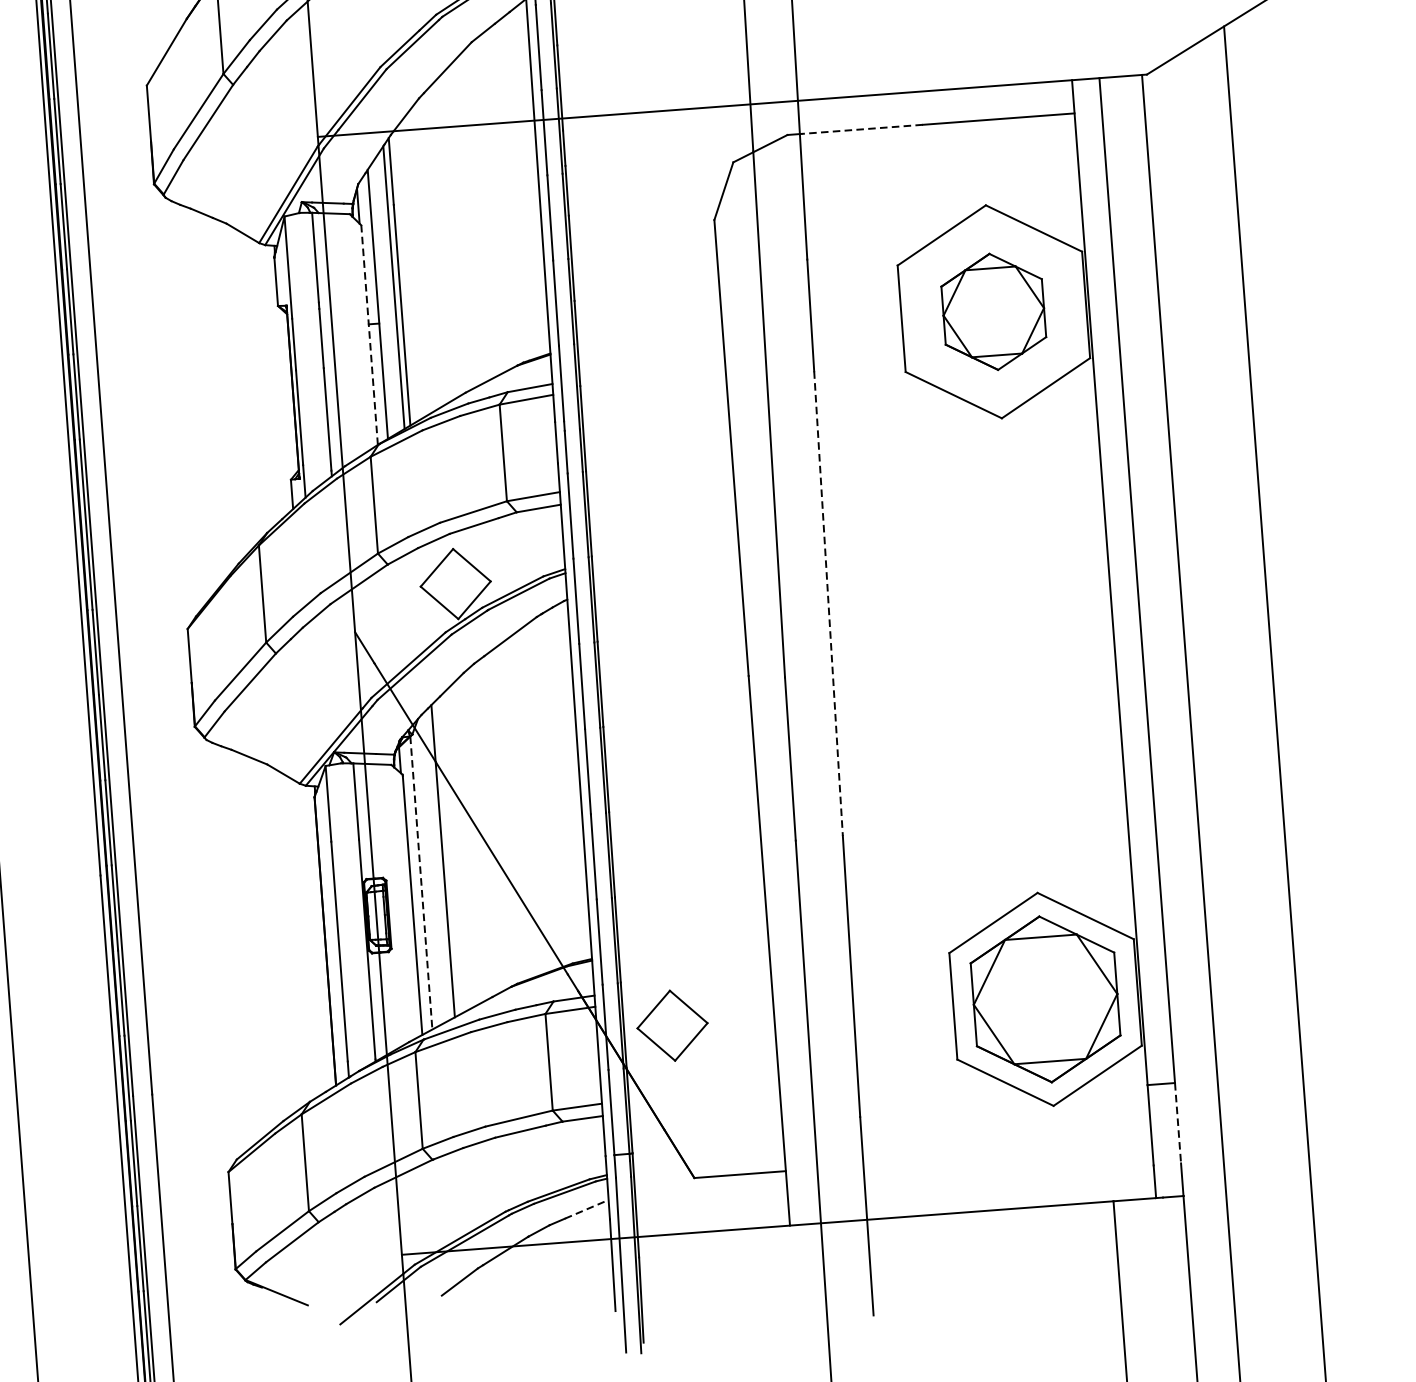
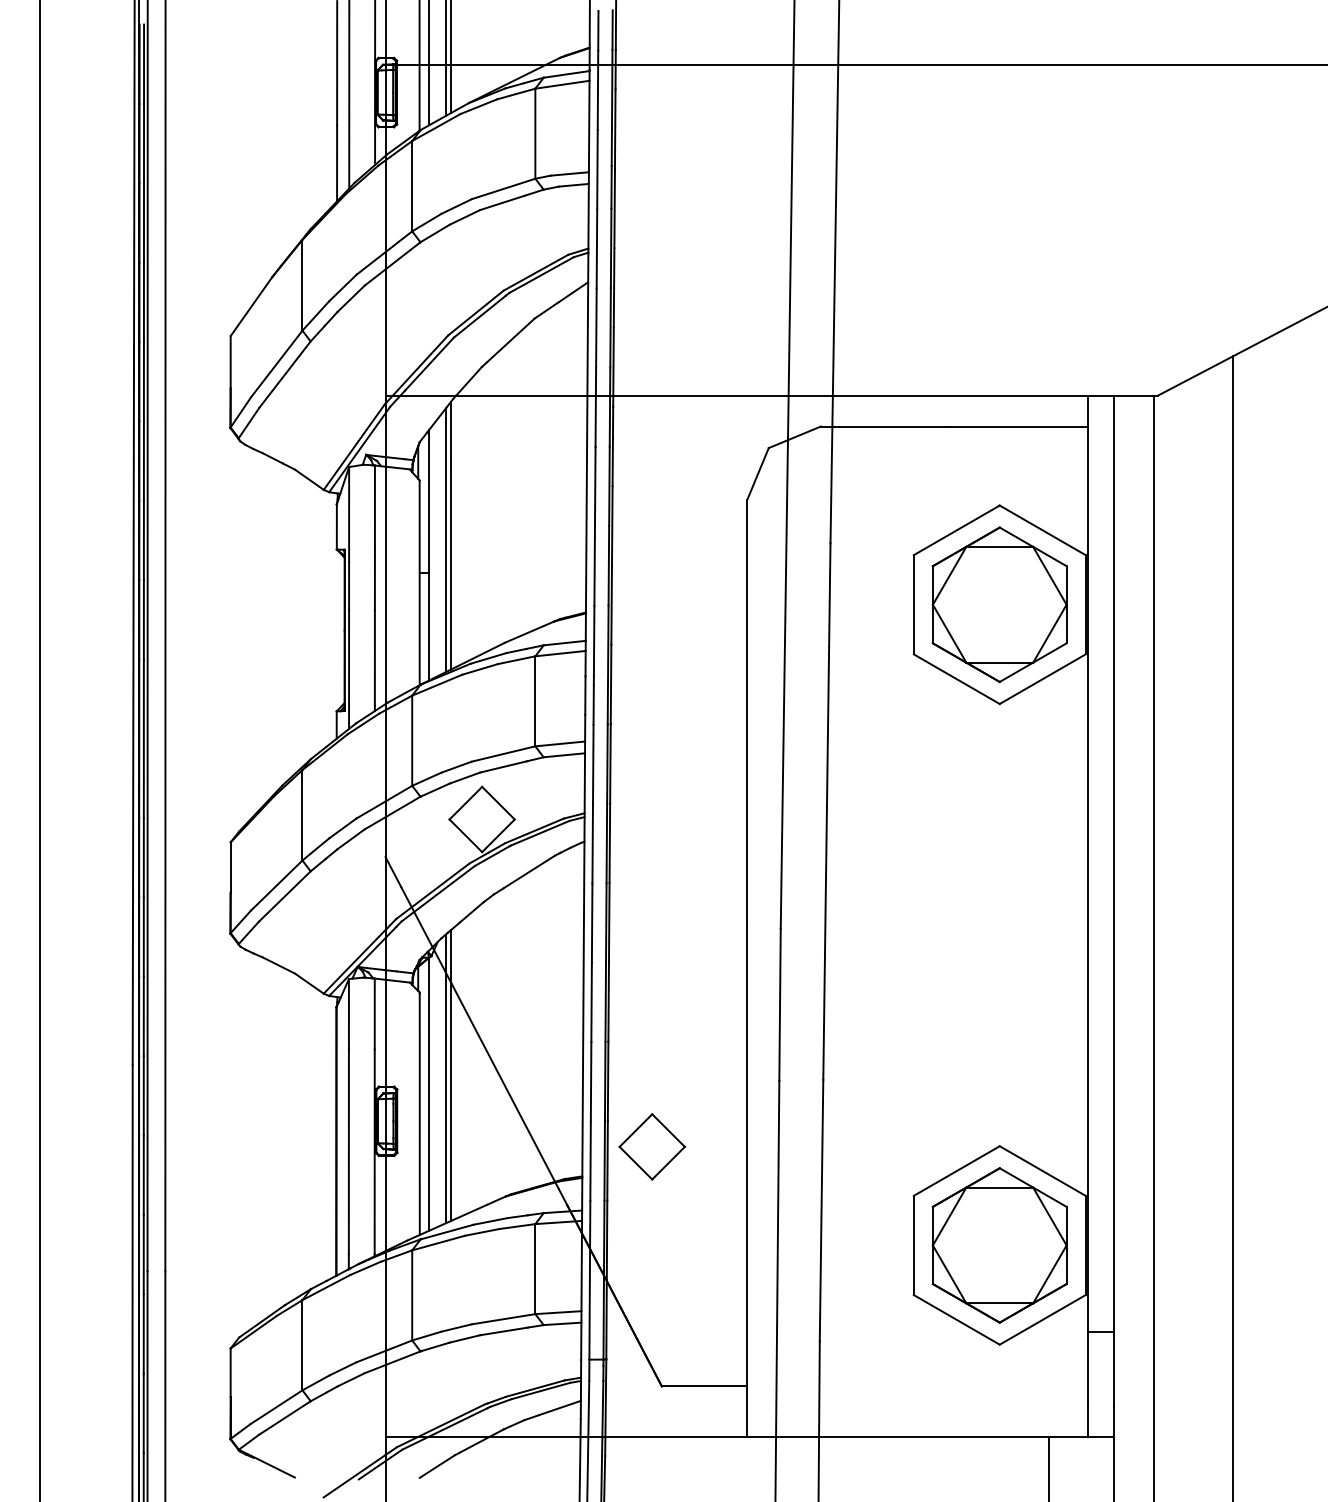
line: (862, 129) -> (890, 426), dashed -> solid
part: (993, 311) -> (999, 604), size x1.43
line: (369, 334) -> (419, 582), dashed -> solid
line: (828, 604) -> (826, 864), dashed -> solid
line: (437, 864) -> (445, 1078), added
line: (421, 883) -> (429, 1094), dashed -> solid
part: (671, 1025) -> (651, 1146), moved
line: (1177, 1123) -> (1113, 1369), dashed -> solid
line: (587, 1208) -> (560, 1407), dashed -> solid

